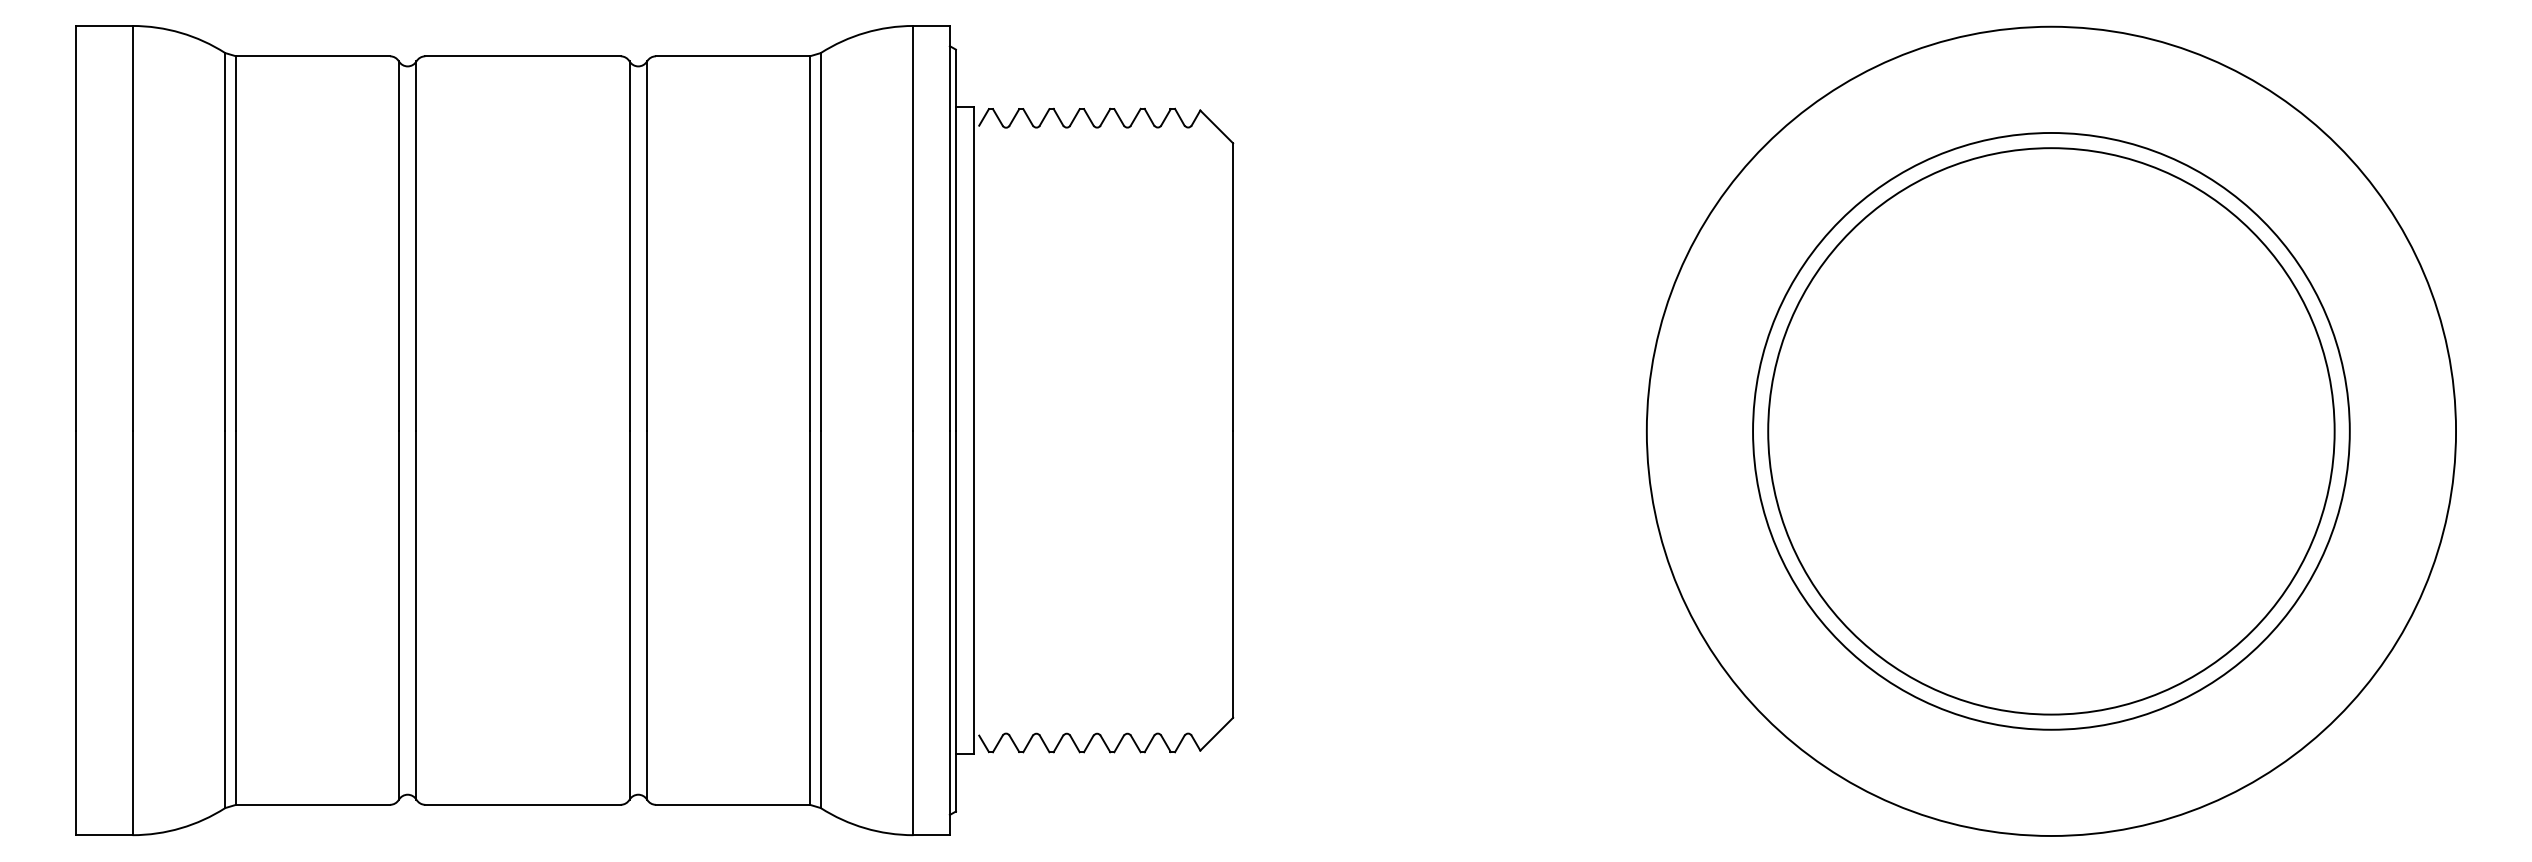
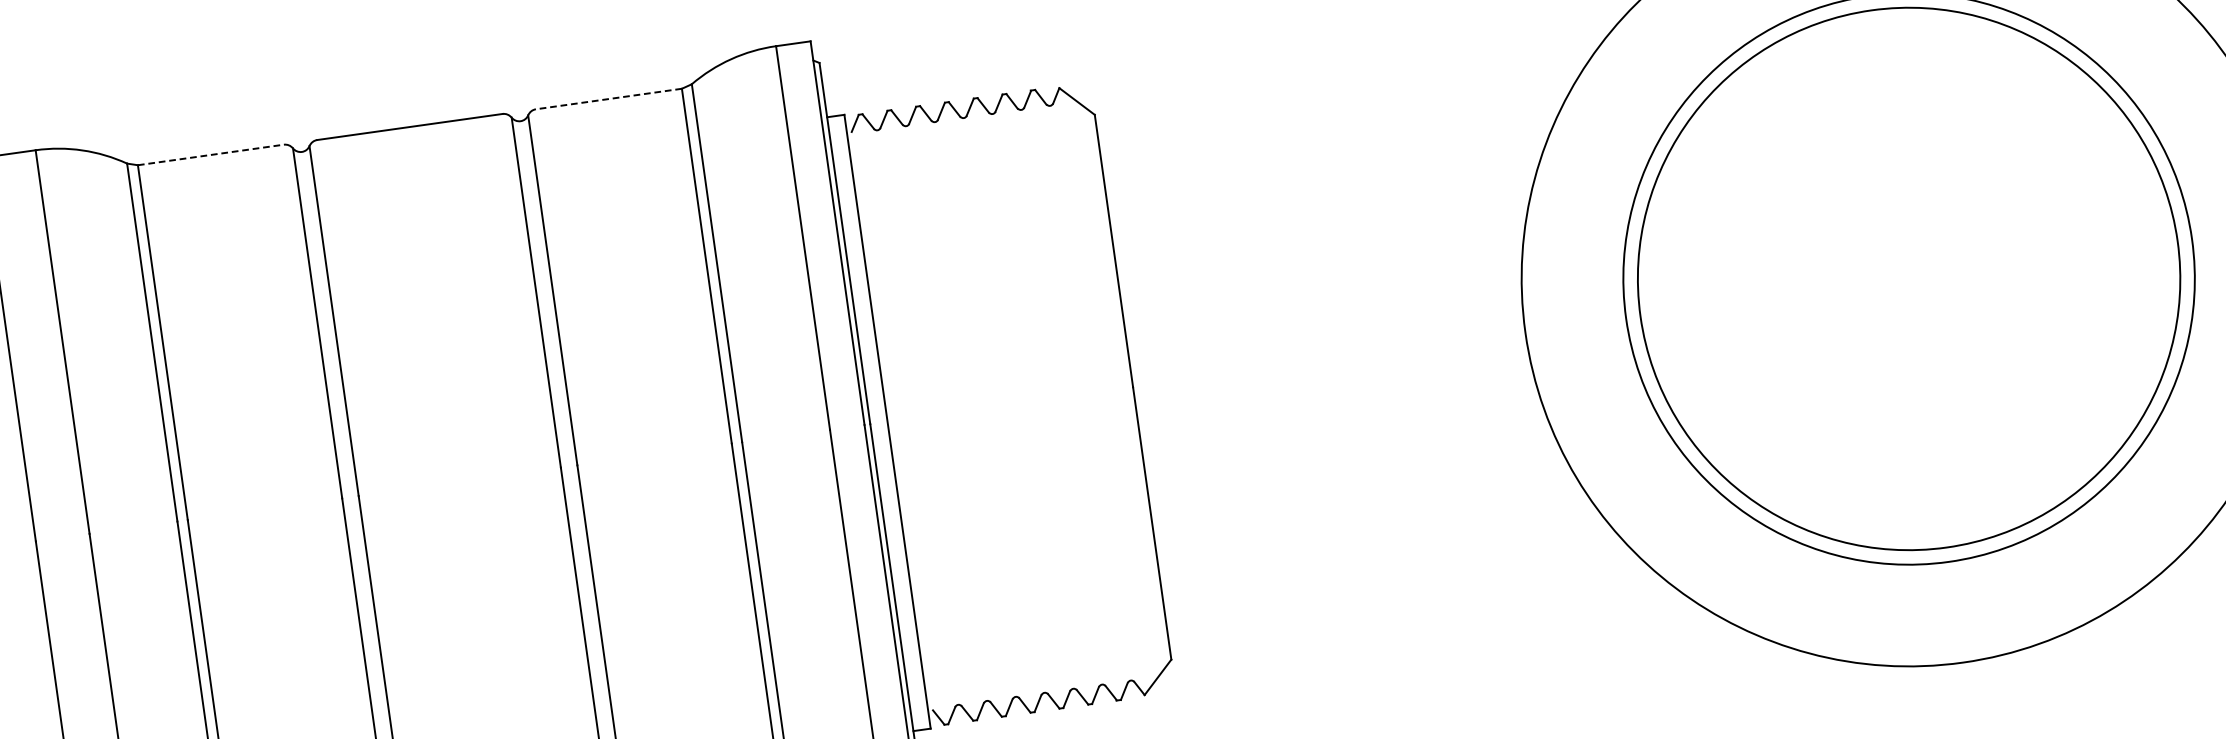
line: (313, 56) -> (211, 155), solid -> dashed
line: (732, 56) -> (608, 99), solid -> dashed

